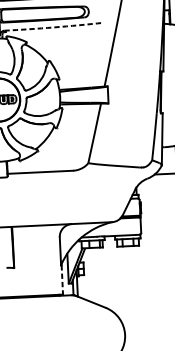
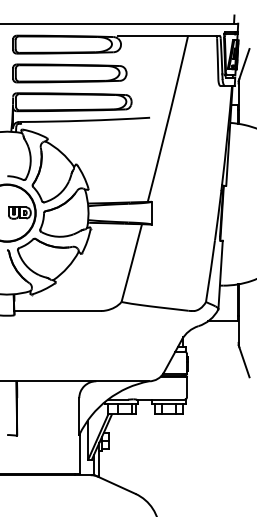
arc: (53, 27) -> (84, 120), dashed -> solid
line: (62, 279) -> (80, 454), dashed -> solid

